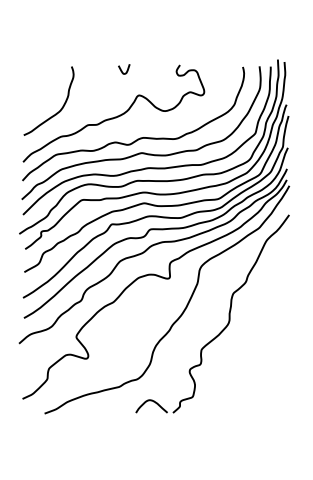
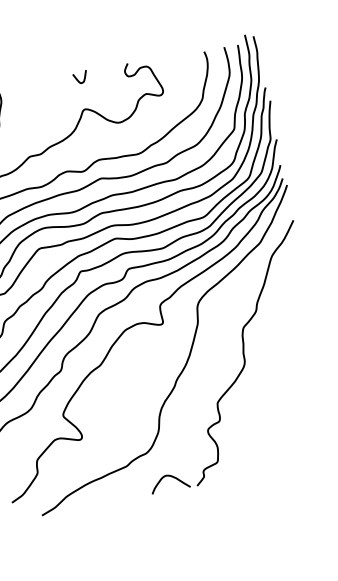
curve: (122, 70) -> (78, 79), moved

